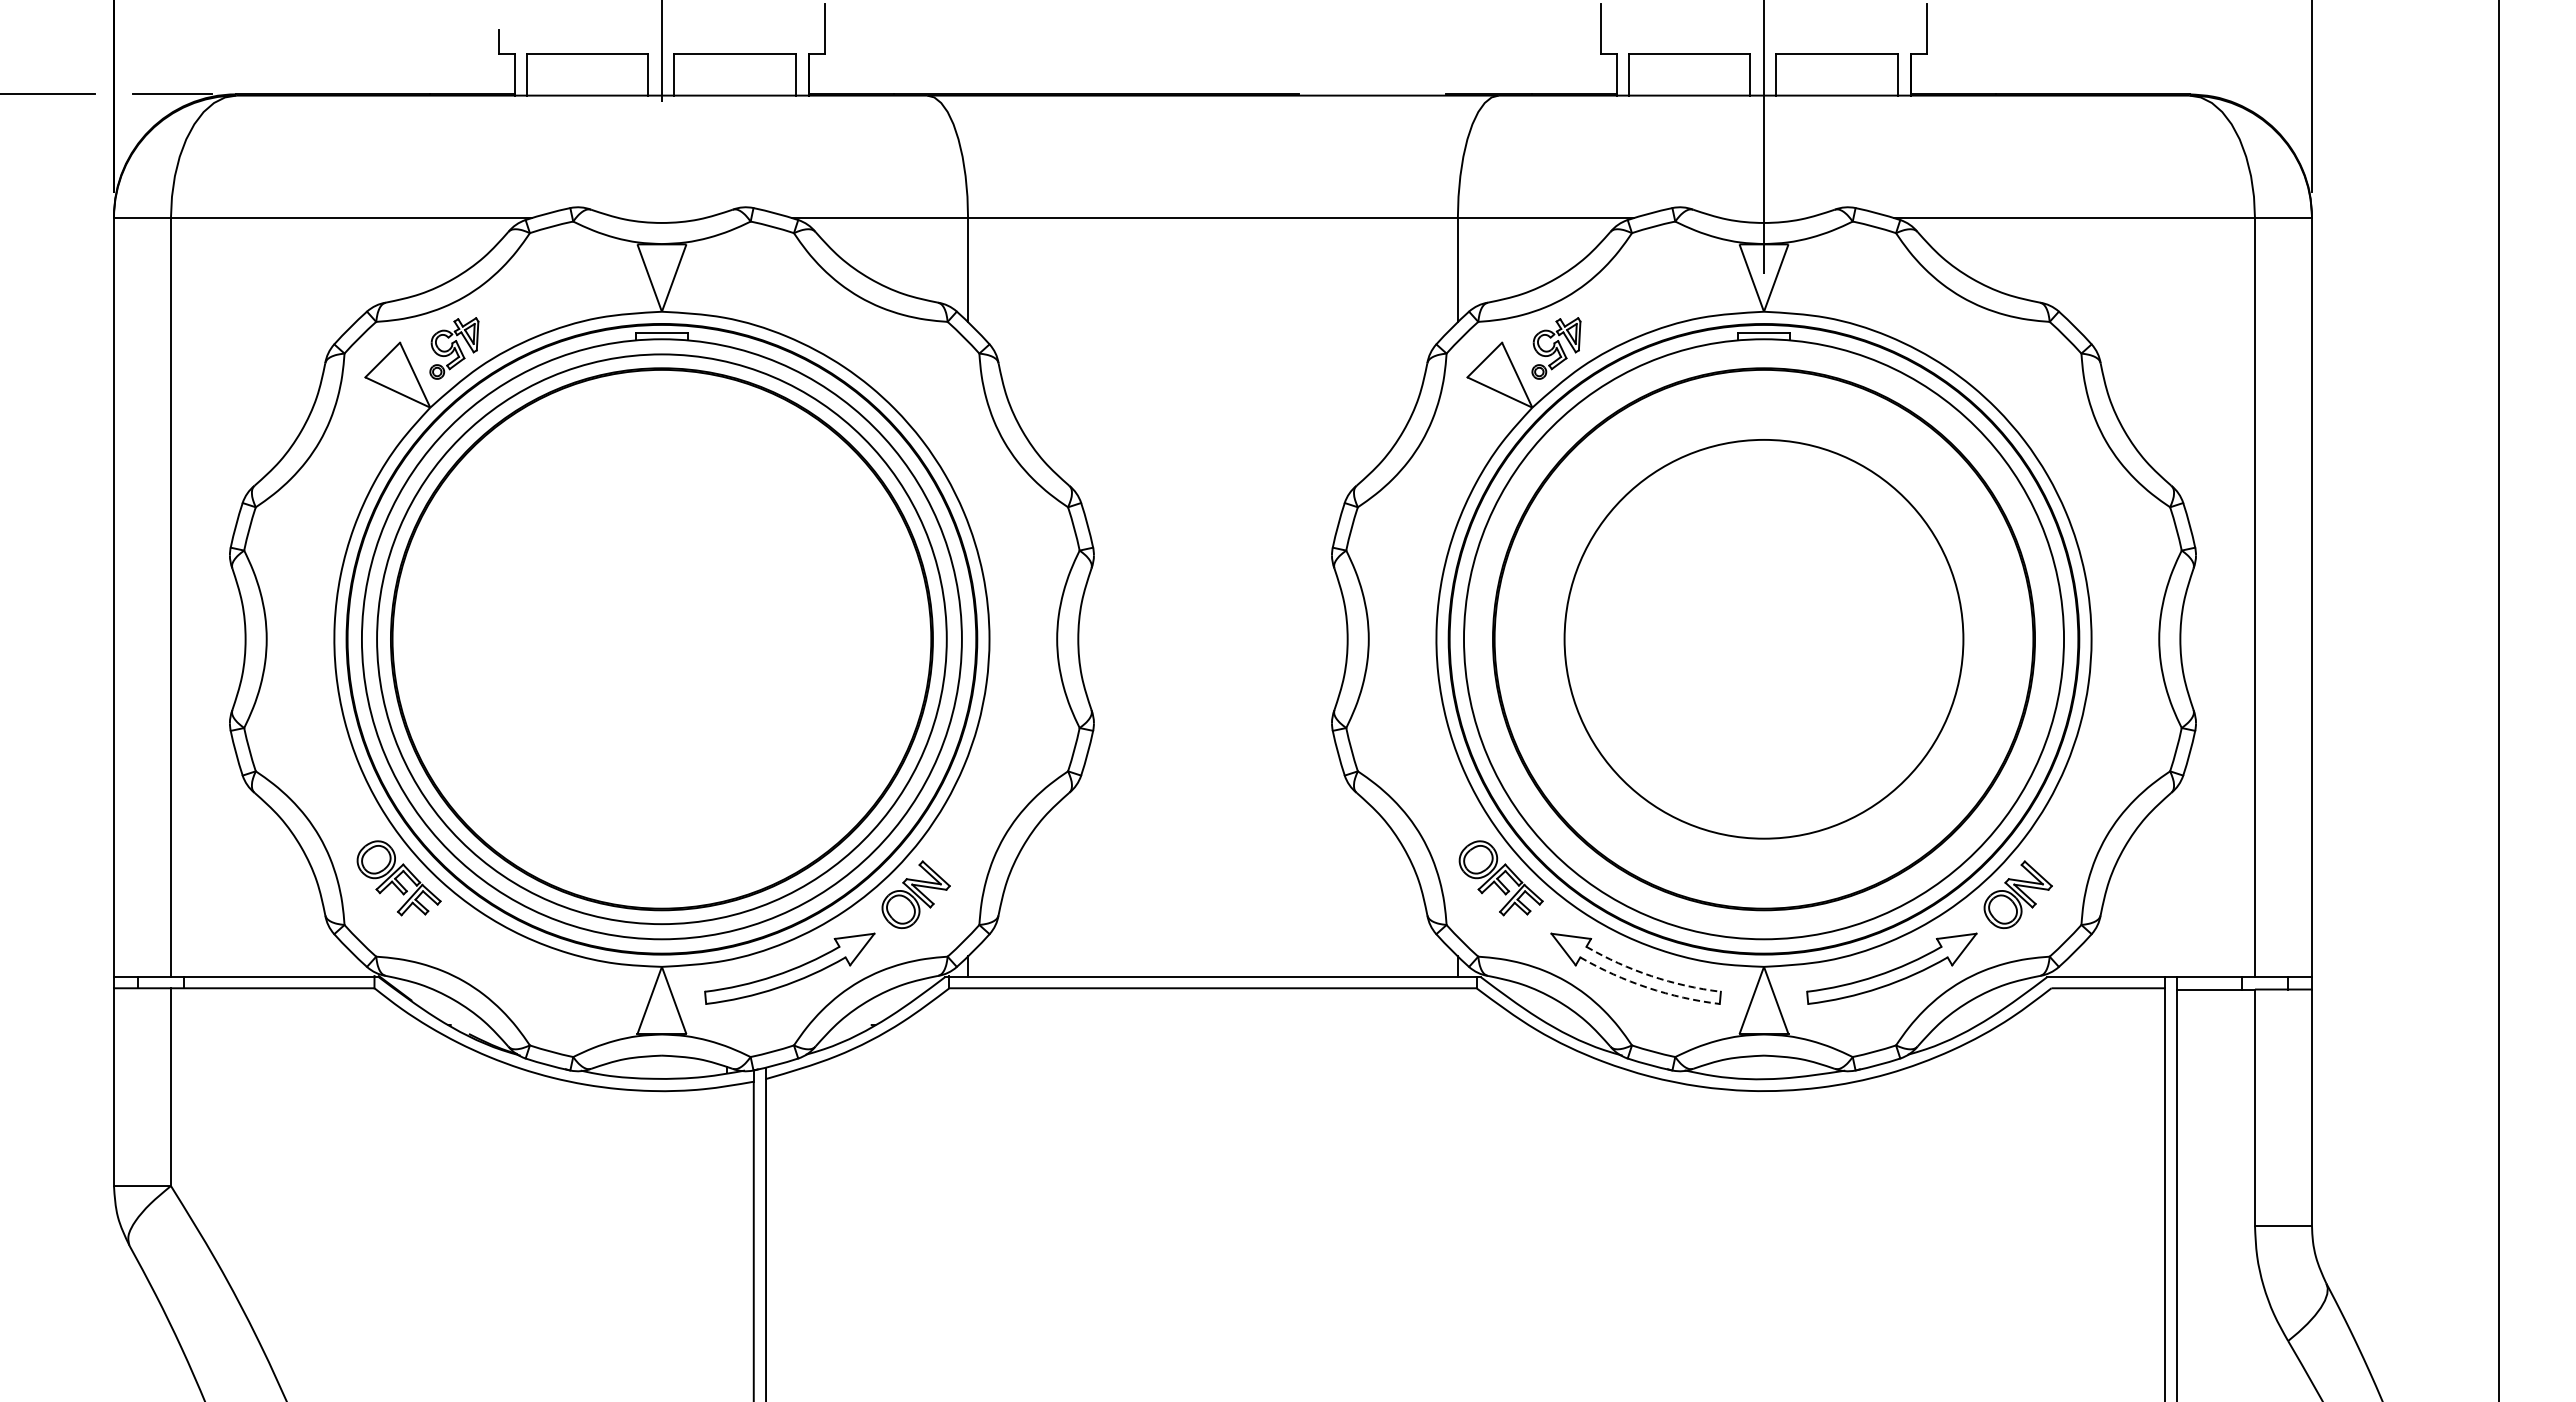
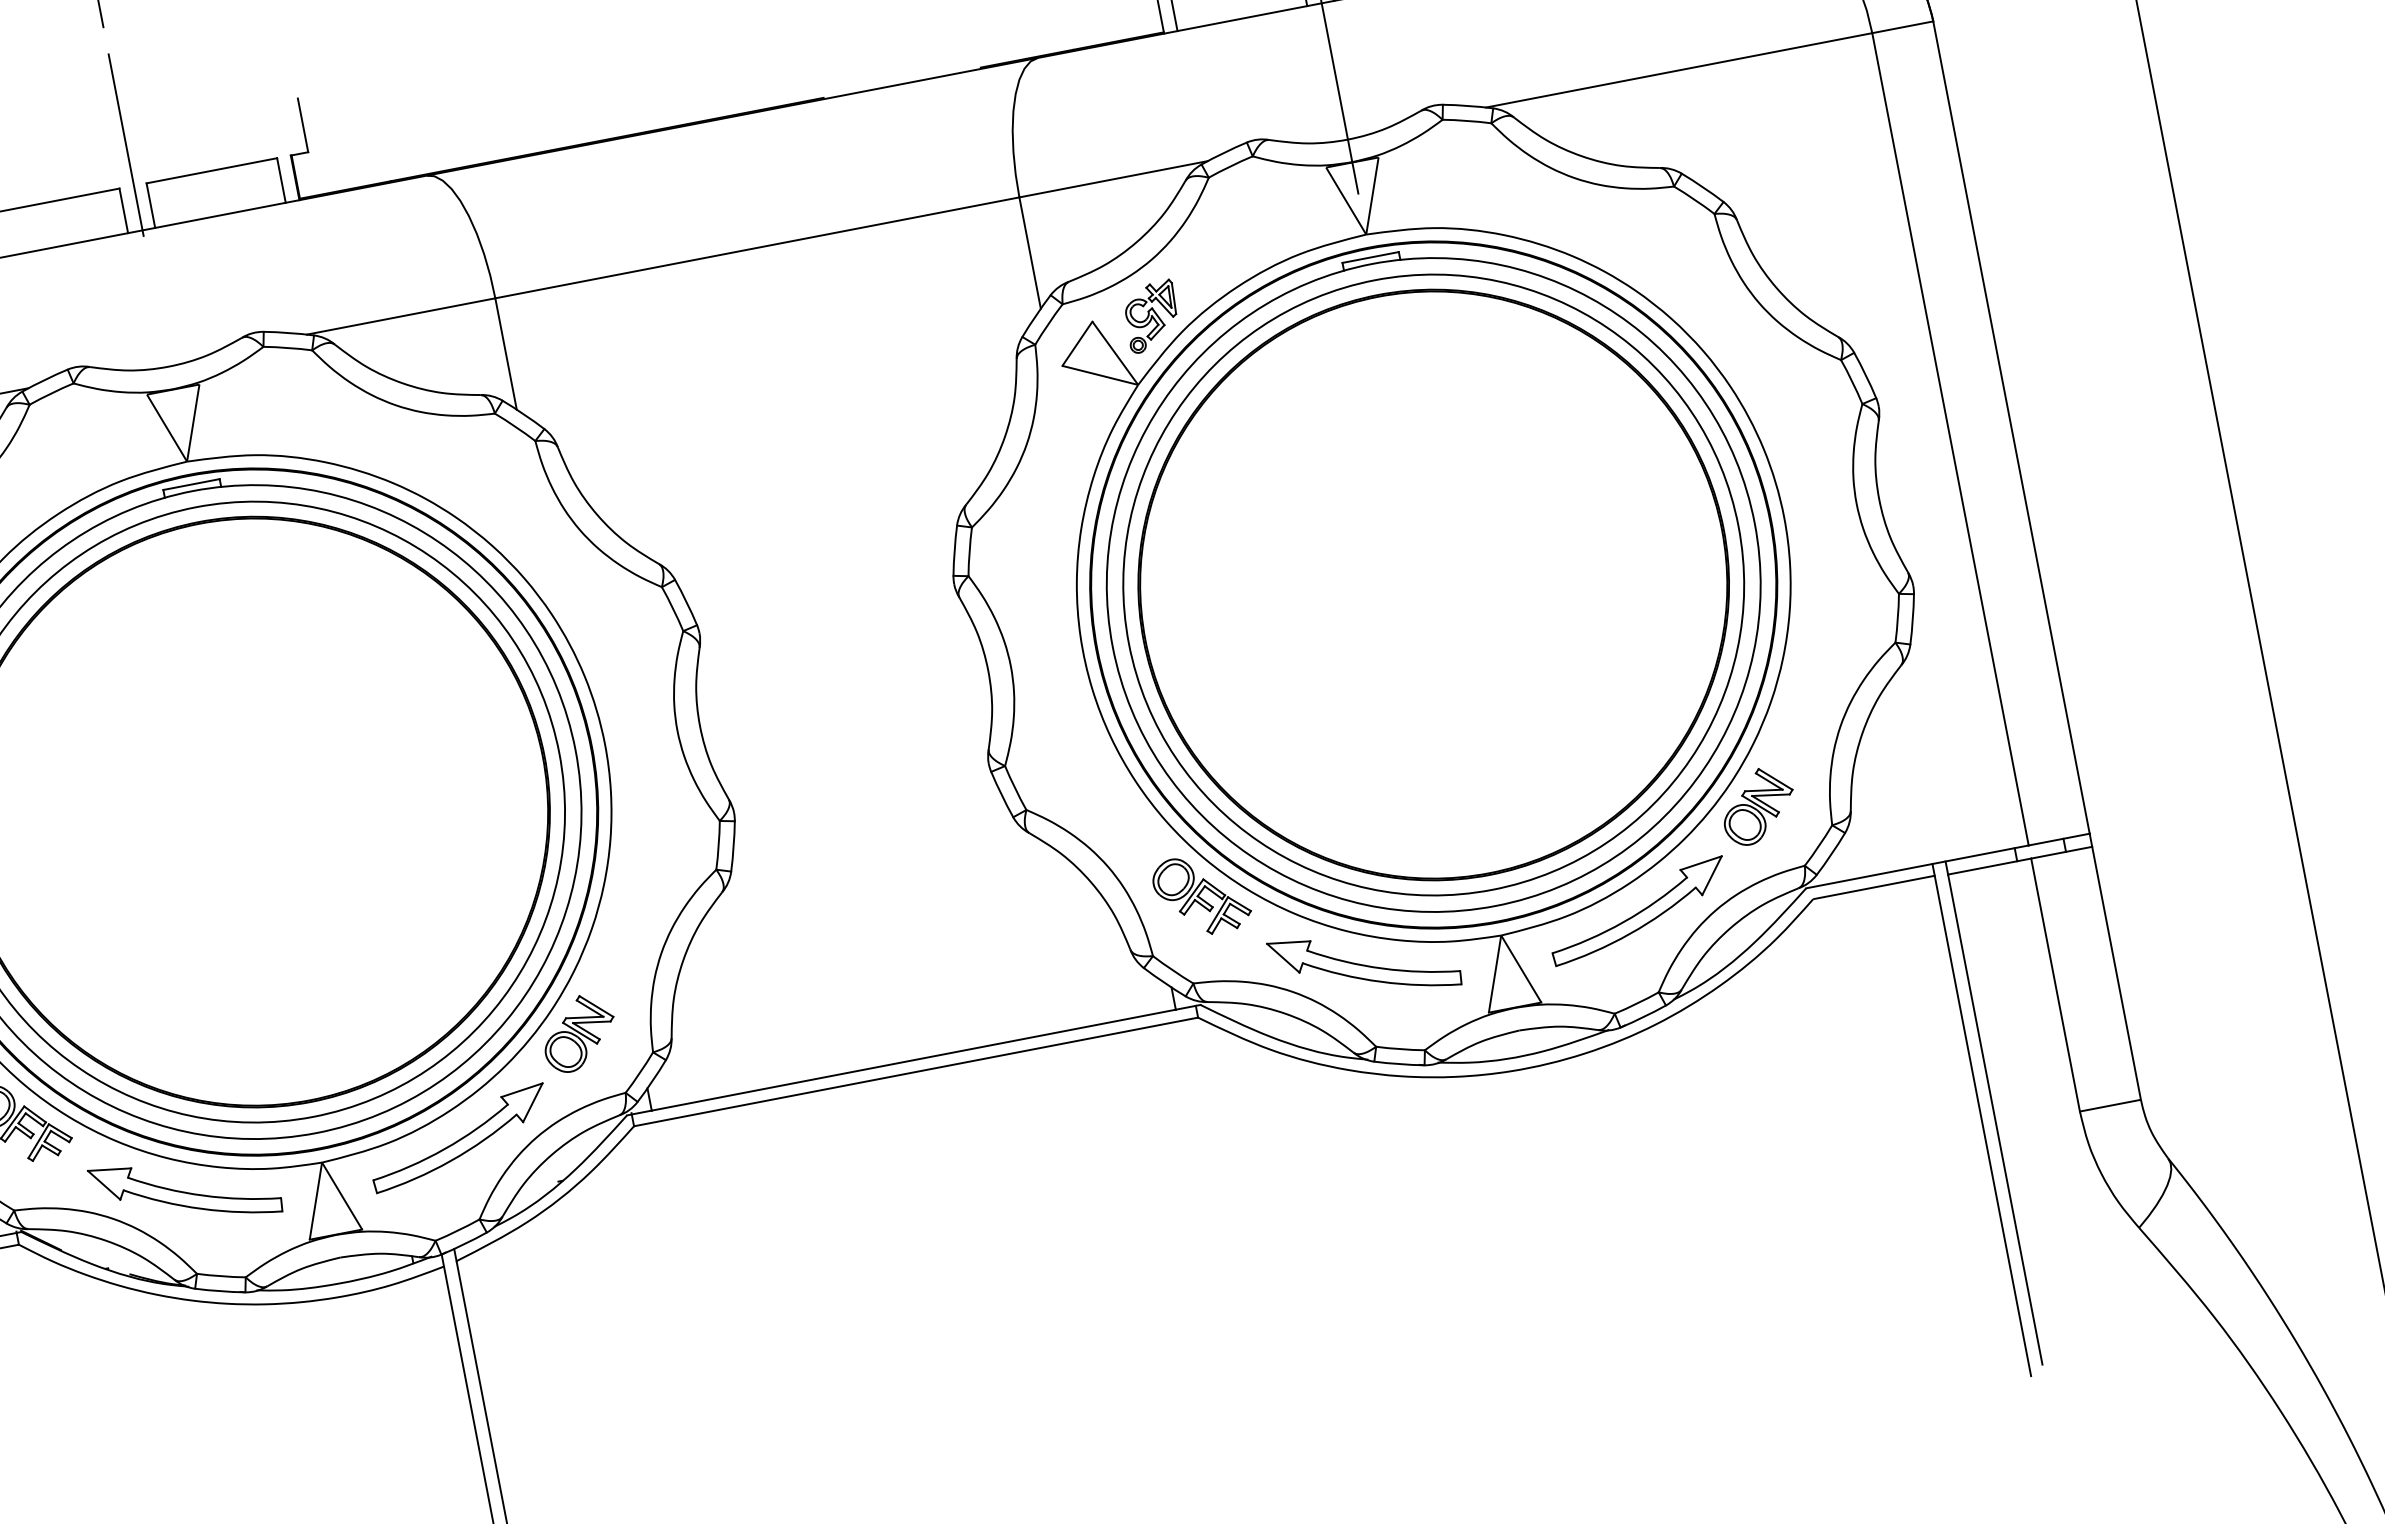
circle: (1763, 639) -> (1433, 585), size x1.43
part: (533, 968) -> (184, 1190), added
arc: (1651, 976) -> (1382, 969), dashed -> solid
arc: (1647, 987) -> (1380, 981), dashed -> solid

